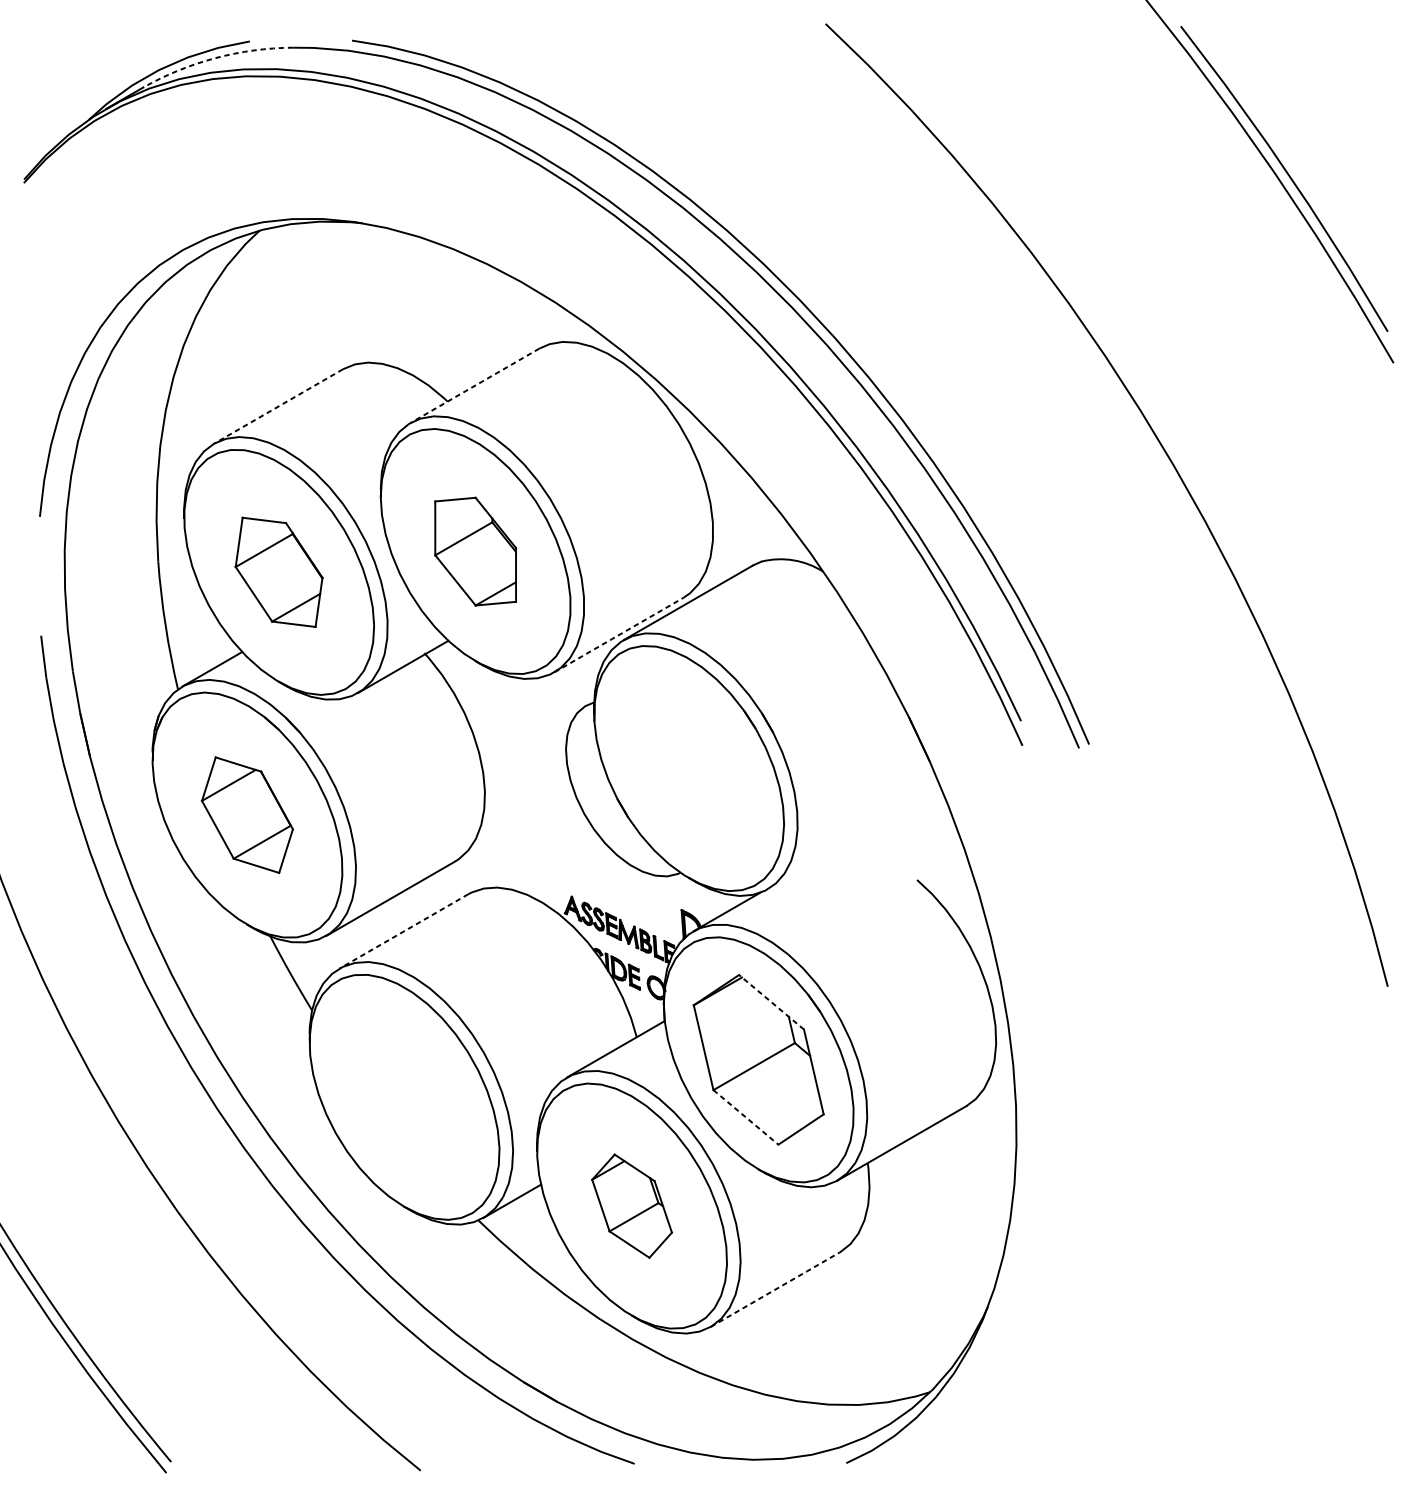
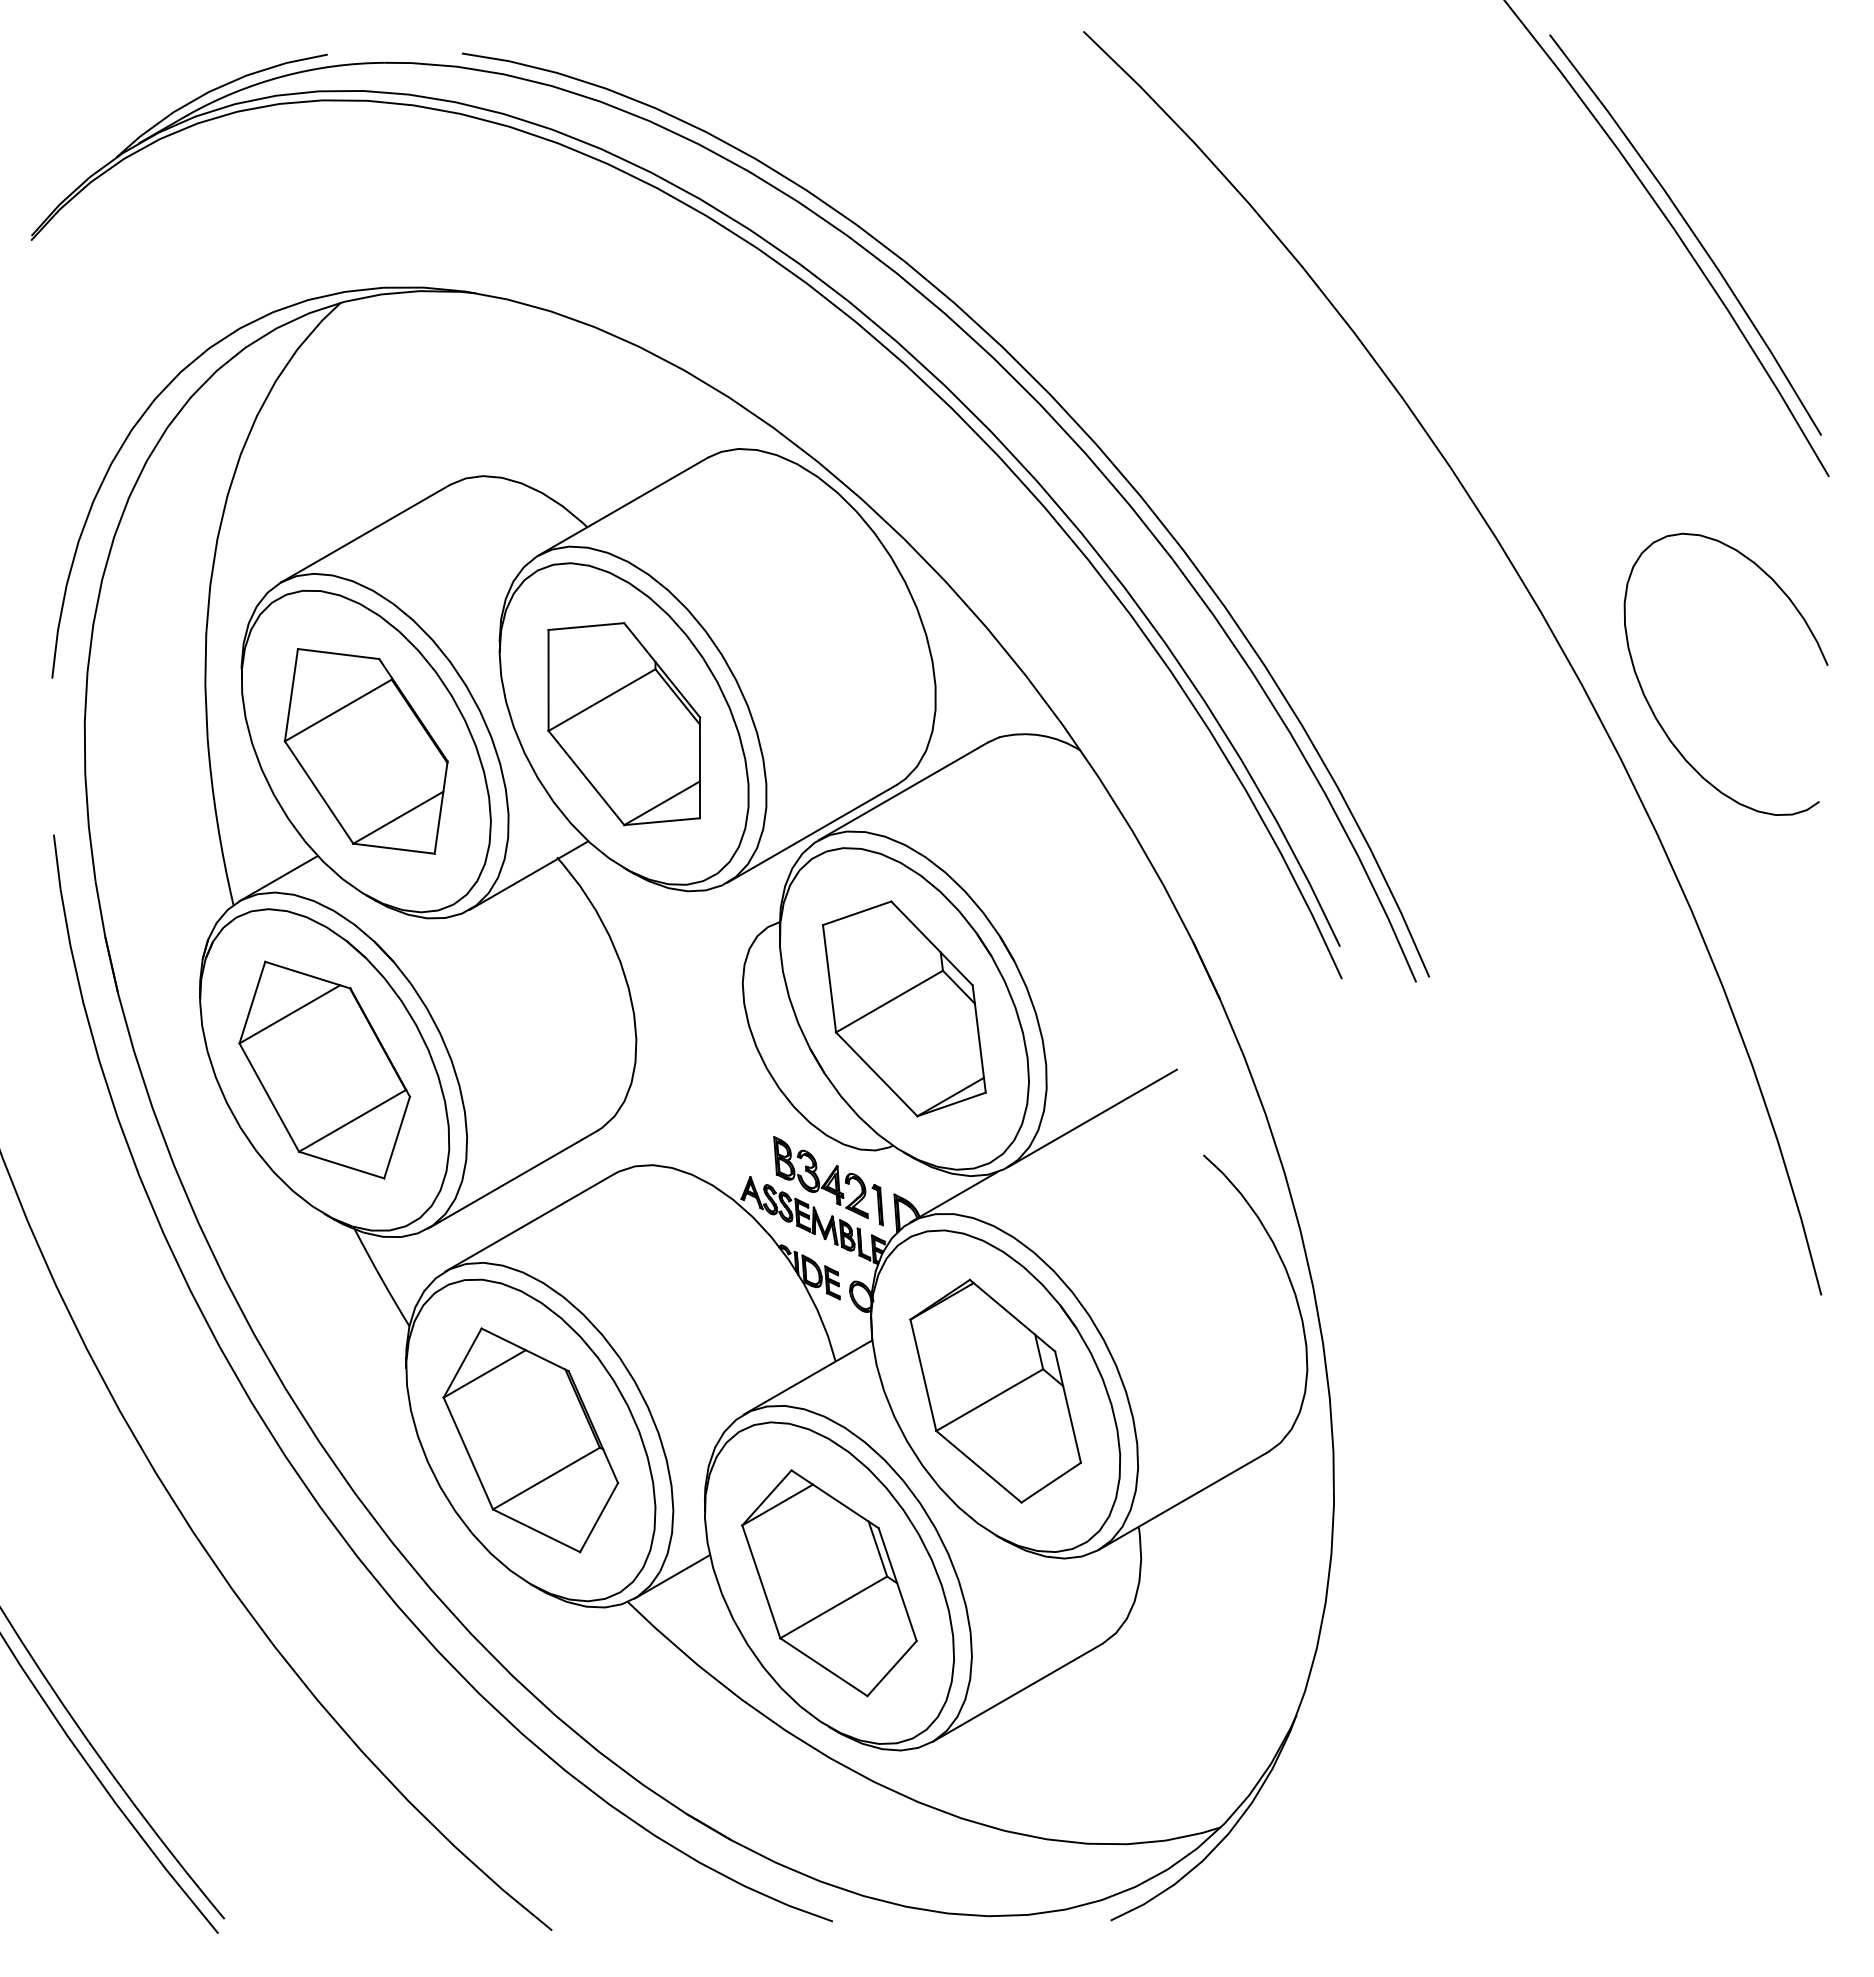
arc: (215, 58) -> (282, 76), dashed -> solid
line: (475, 385) -> (623, 506), dashed -> solid
line: (278, 406) -> (365, 533), dashed -> solid
curve: (1262, 545) -> (1656, 716), added
part: (475, 551) -> (623, 724), size x1.43
part: (278, 572) -> (365, 751), size x1.43
line: (619, 634) -> (812, 833), dashed -> solid
part: (689, 768) -> (904, 1008), added
part: (247, 814) -> (324, 1069), size x1.43
line: (831, 852) -> (1091, 1118), added
part: (631, 900) -> (828, 1181), added
line: (403, 931) -> (529, 1222), dashed -> solid
line: (771, 1002) -> (1012, 1315), dashed -> solid
part: (404, 1097) -> (530, 1440), added
line: (745, 1117) -> (978, 1466), dashed -> solid
part: (632, 1206) -> (829, 1583), size x1.67
line: (775, 1289) -> (1017, 1692), dashed -> solid

